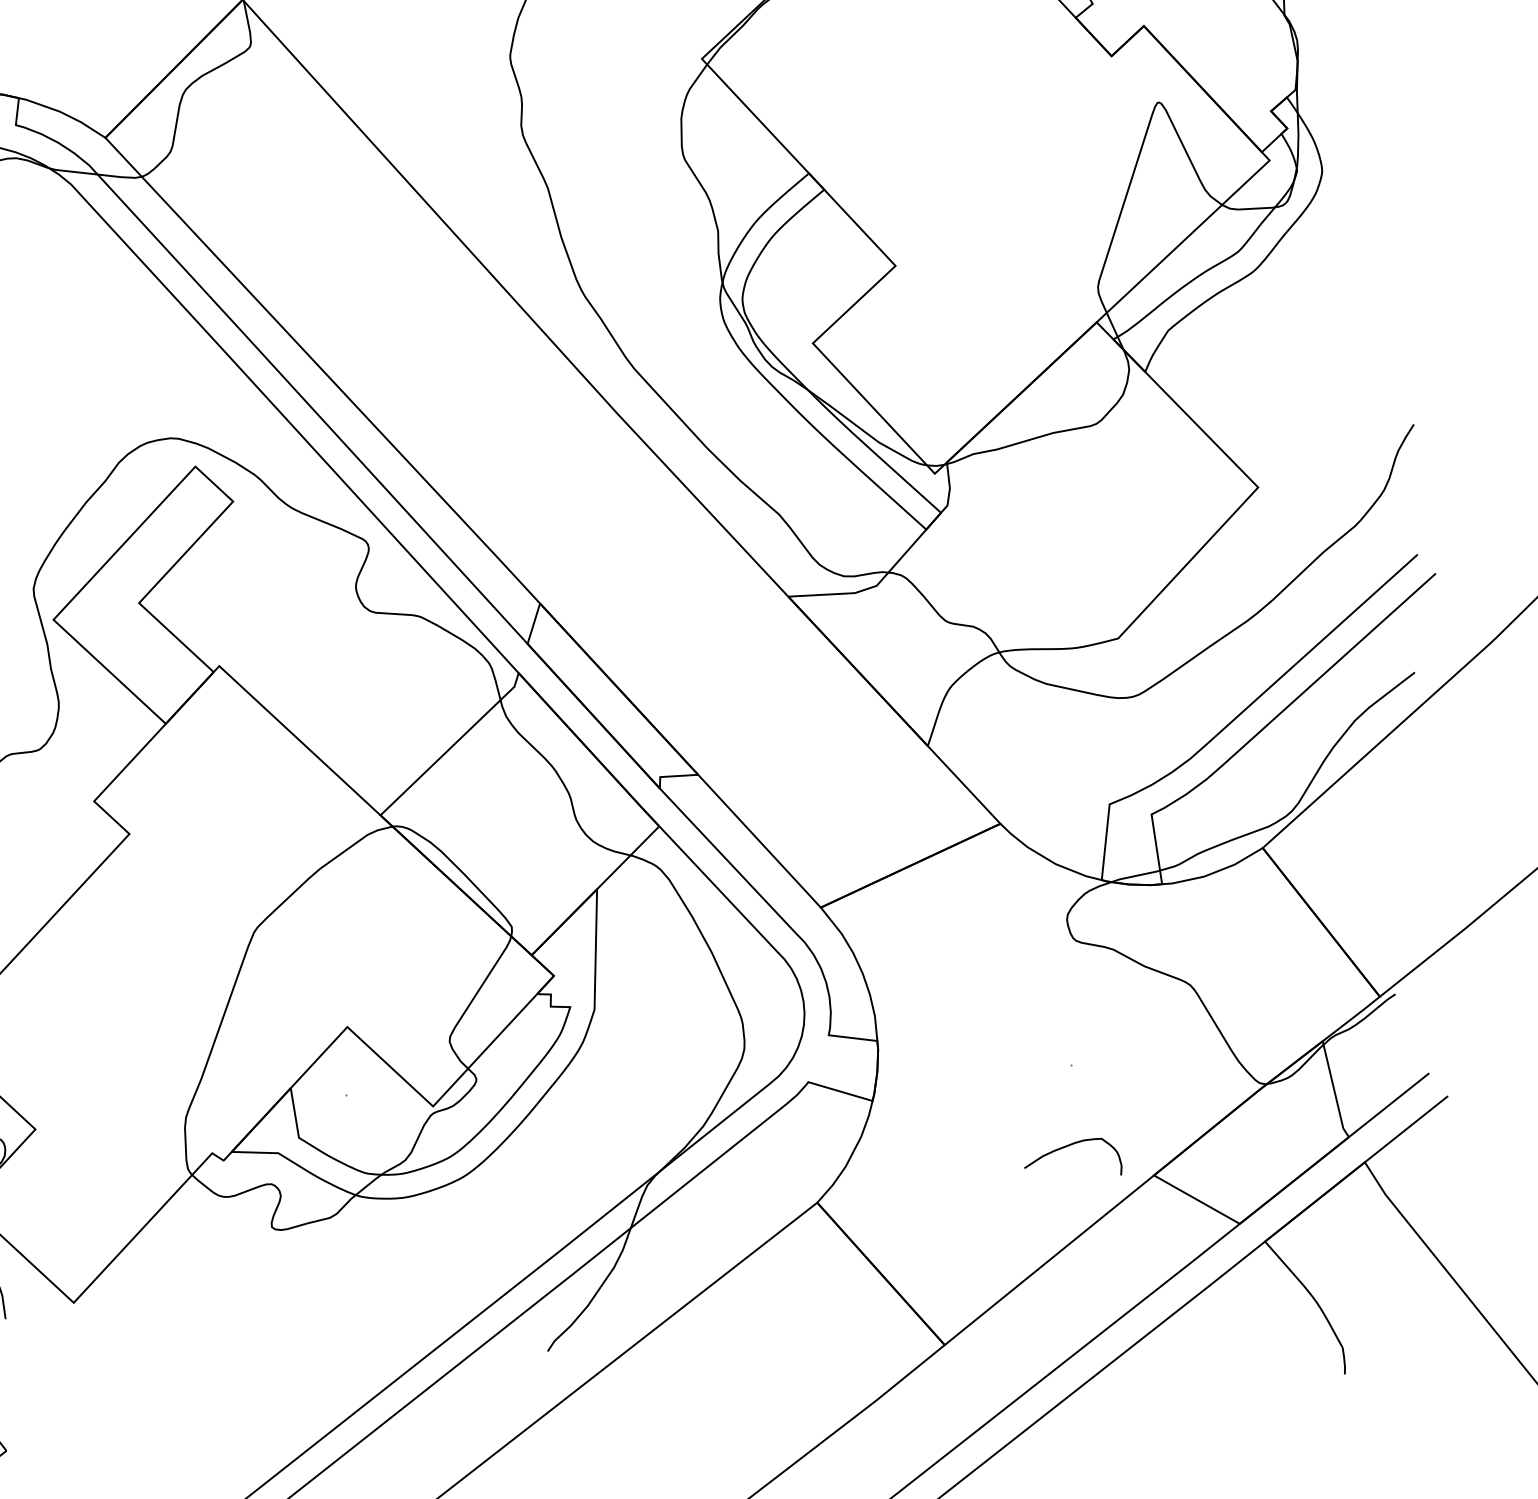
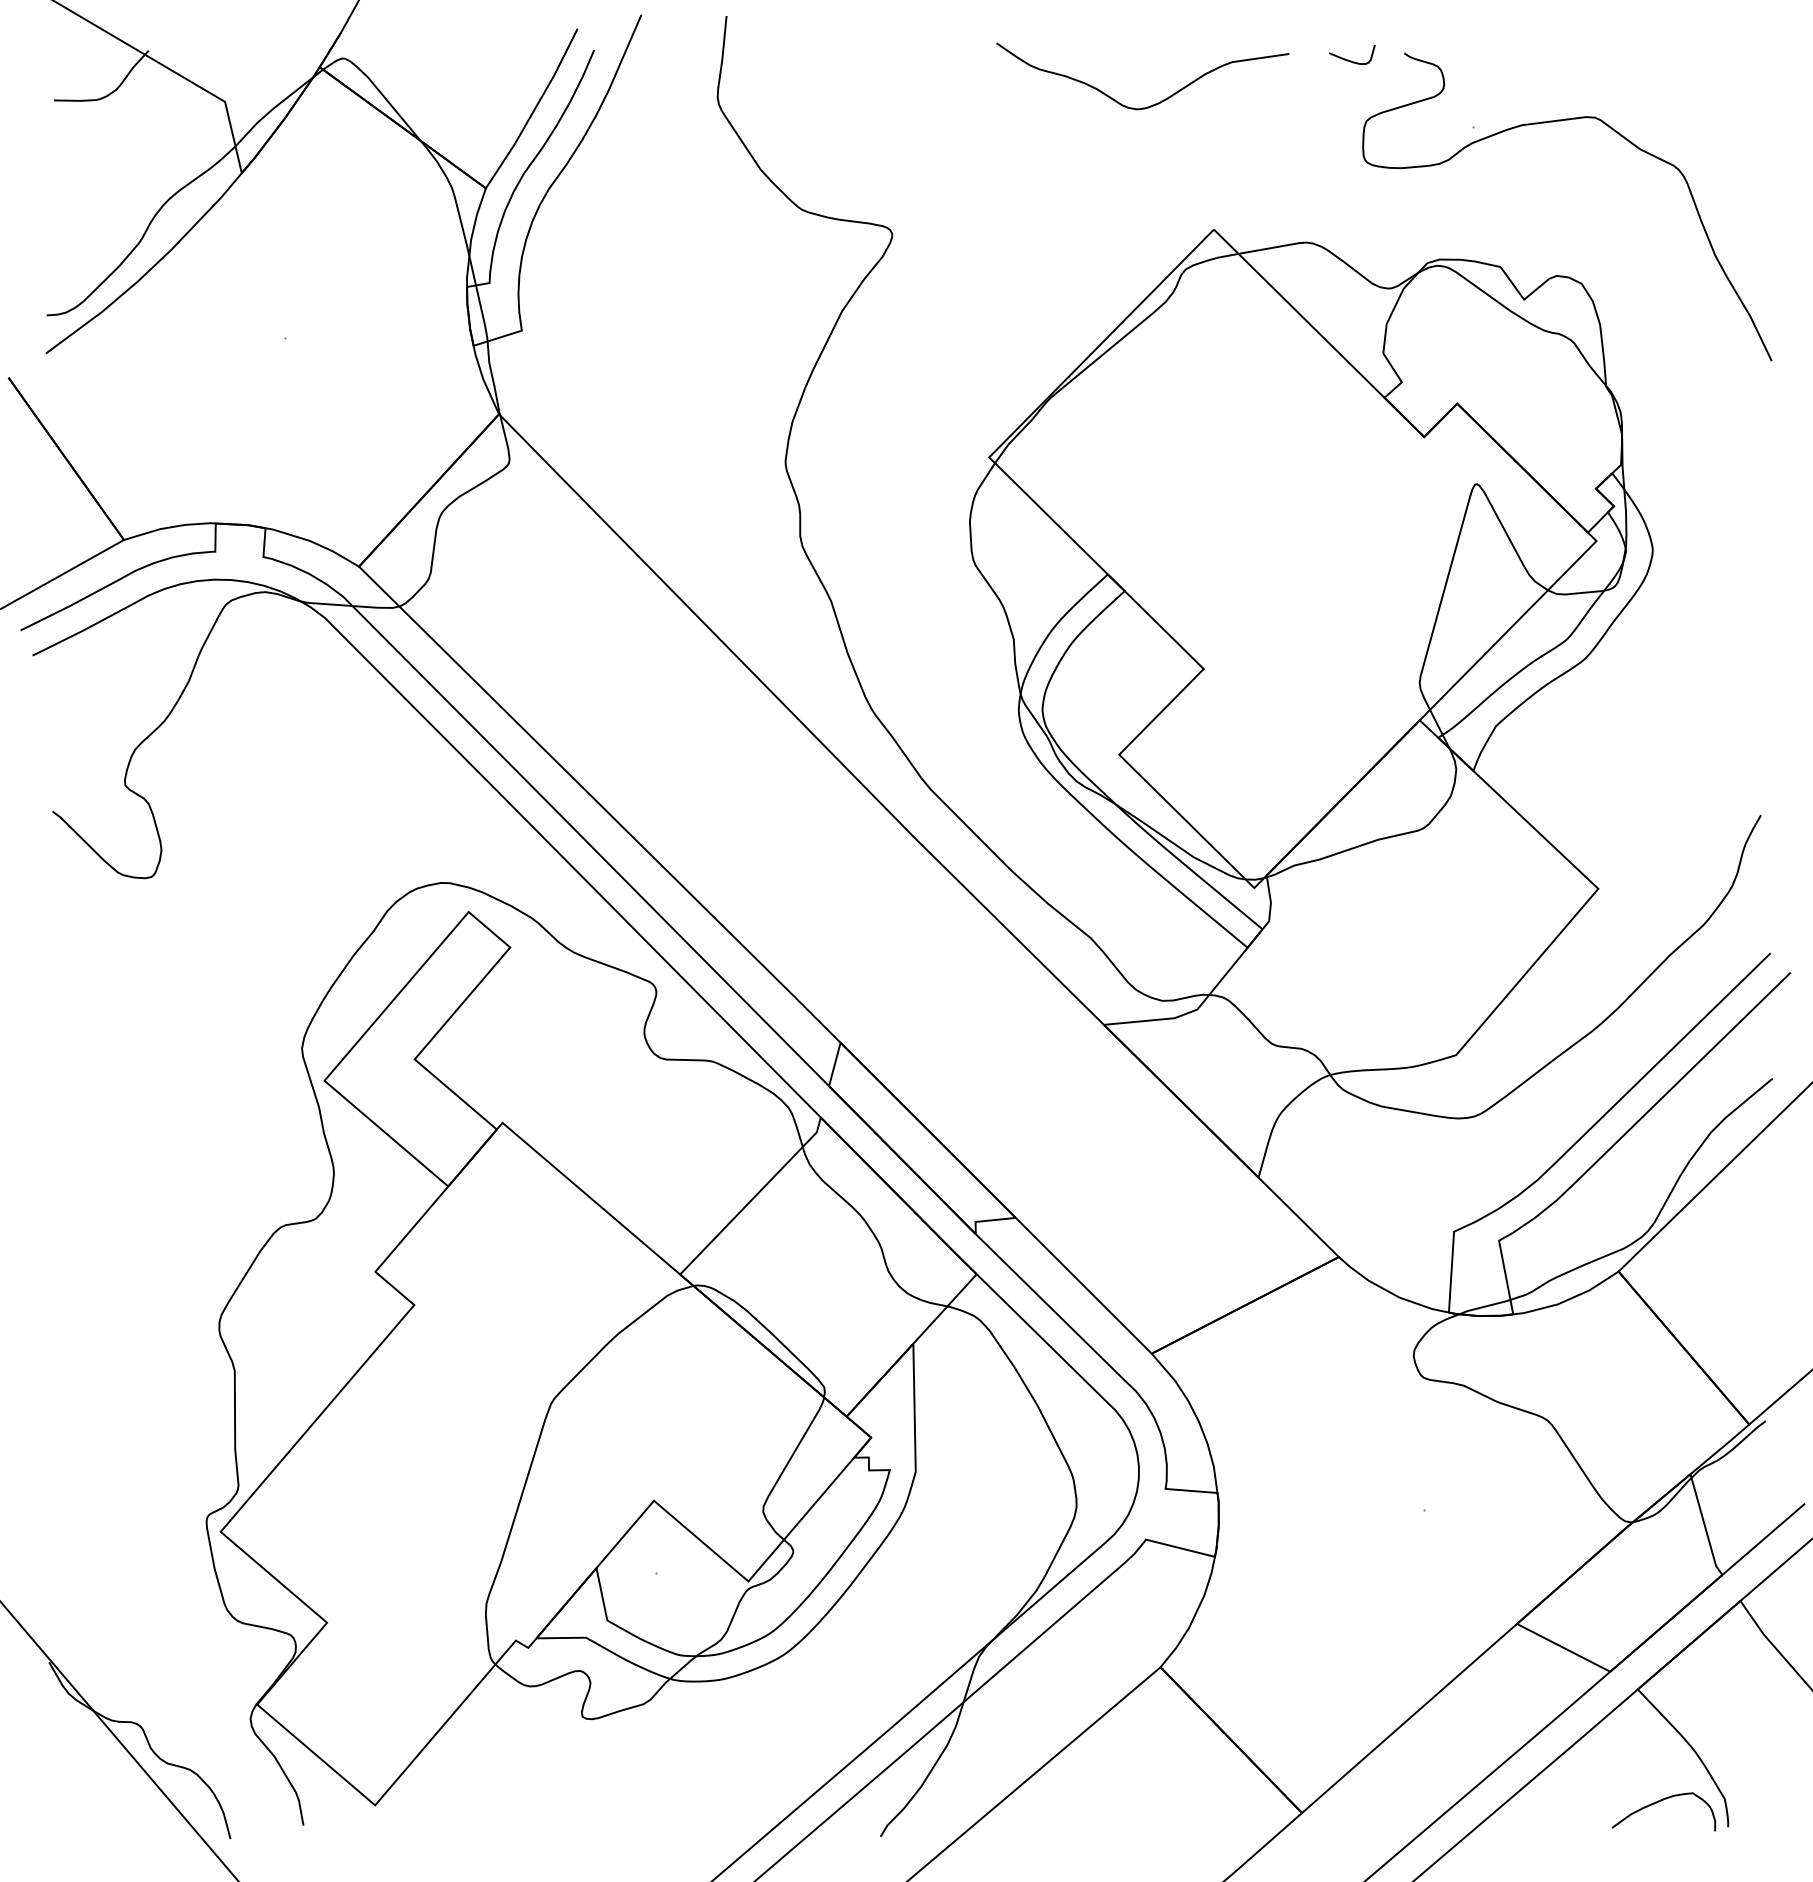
curve: (1069, 1146) -> (1659, 1802), moved

